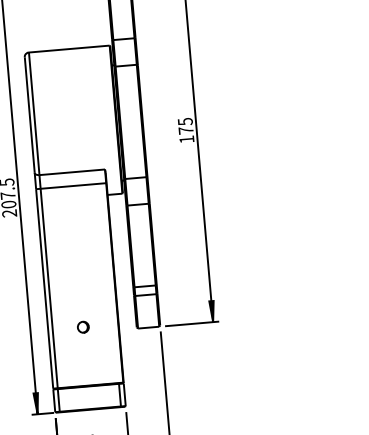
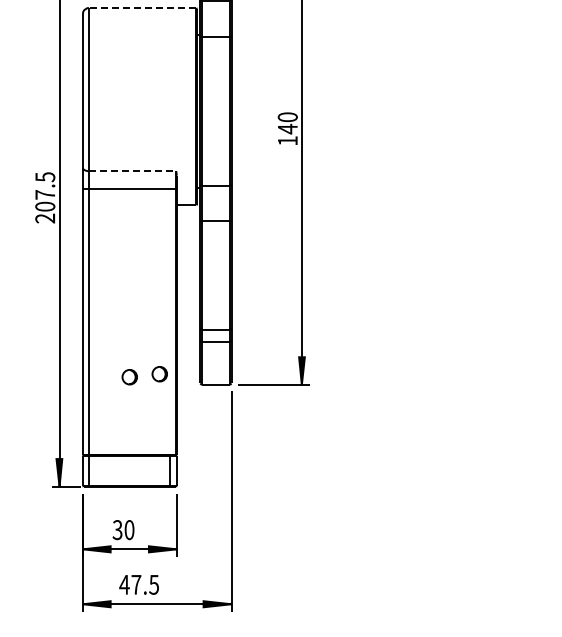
line: (69, 49) -> (142, 8), solid -> dashed
text: (185, 126) -> (287, 123), 175 -> 140
line: (72, 172) -> (132, 171), solid -> dashed
circle: (105, 323) -> (159, 374), added

